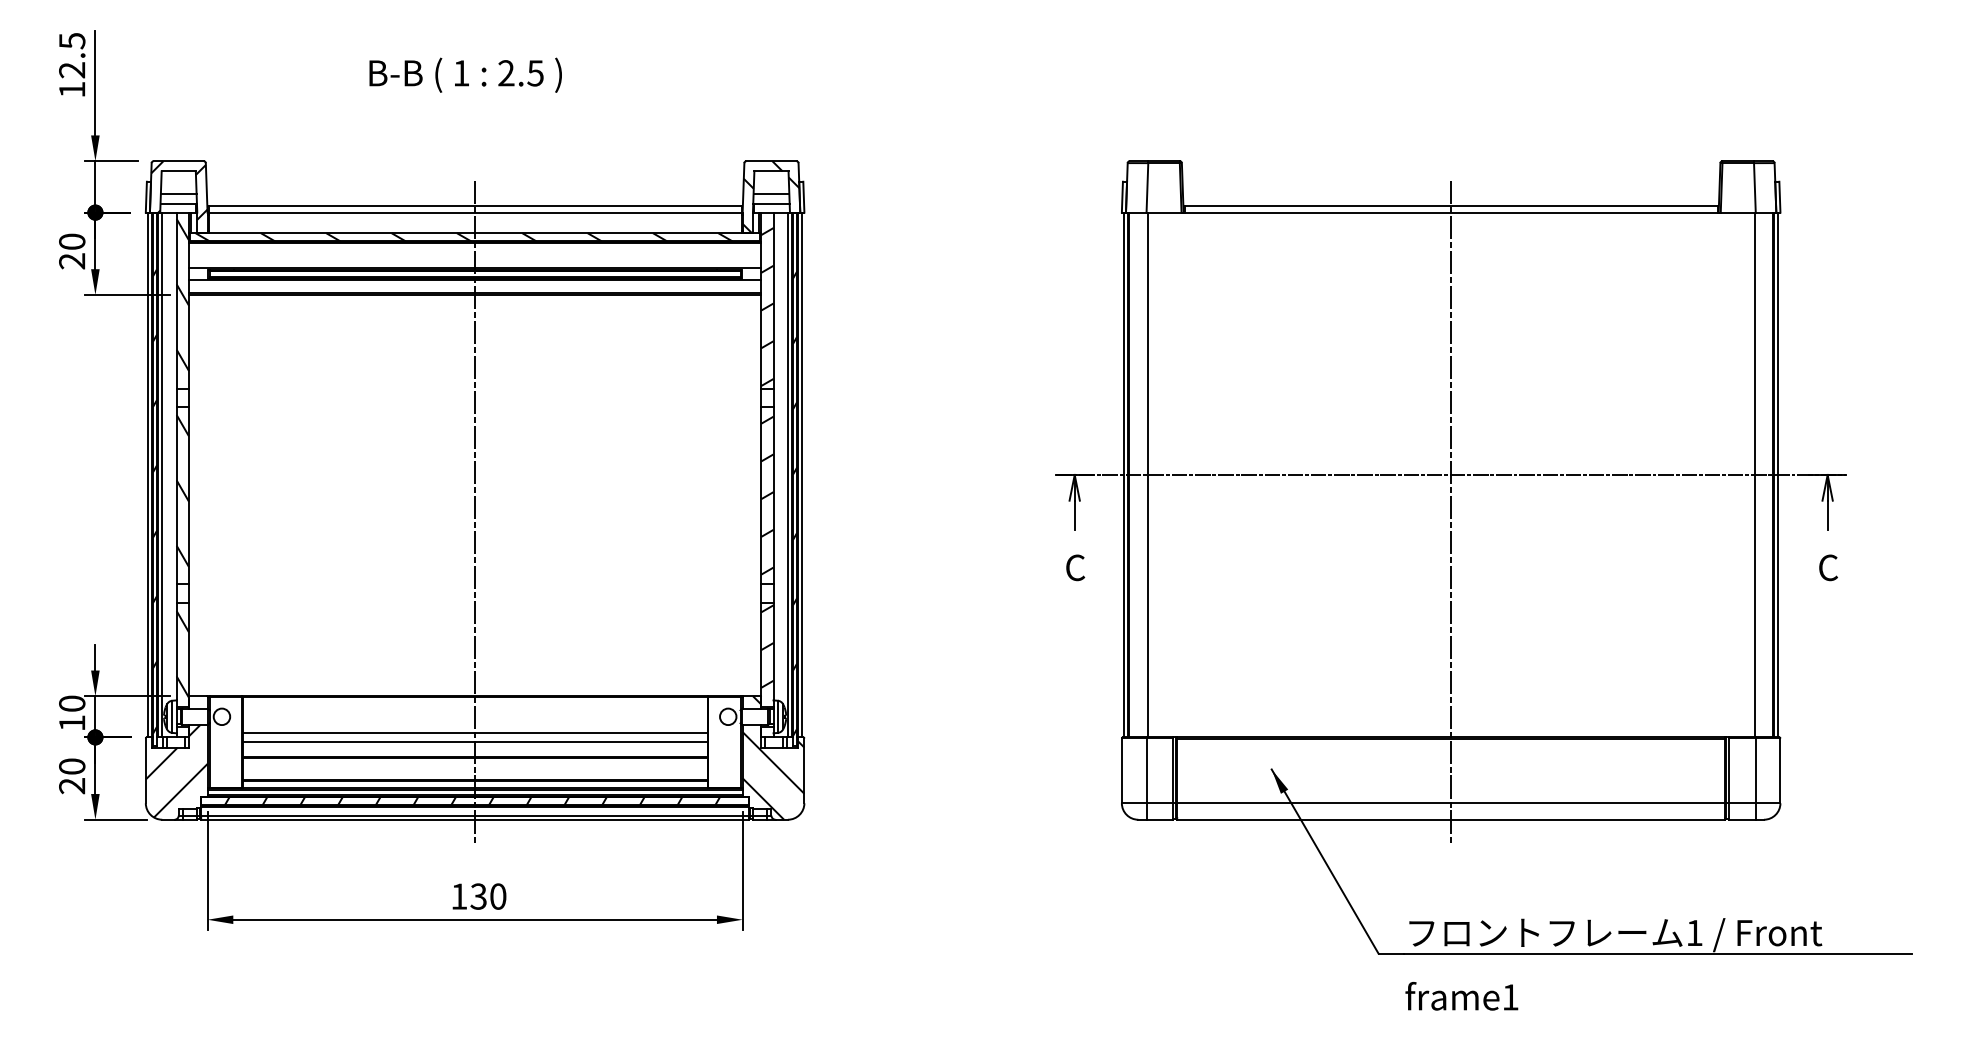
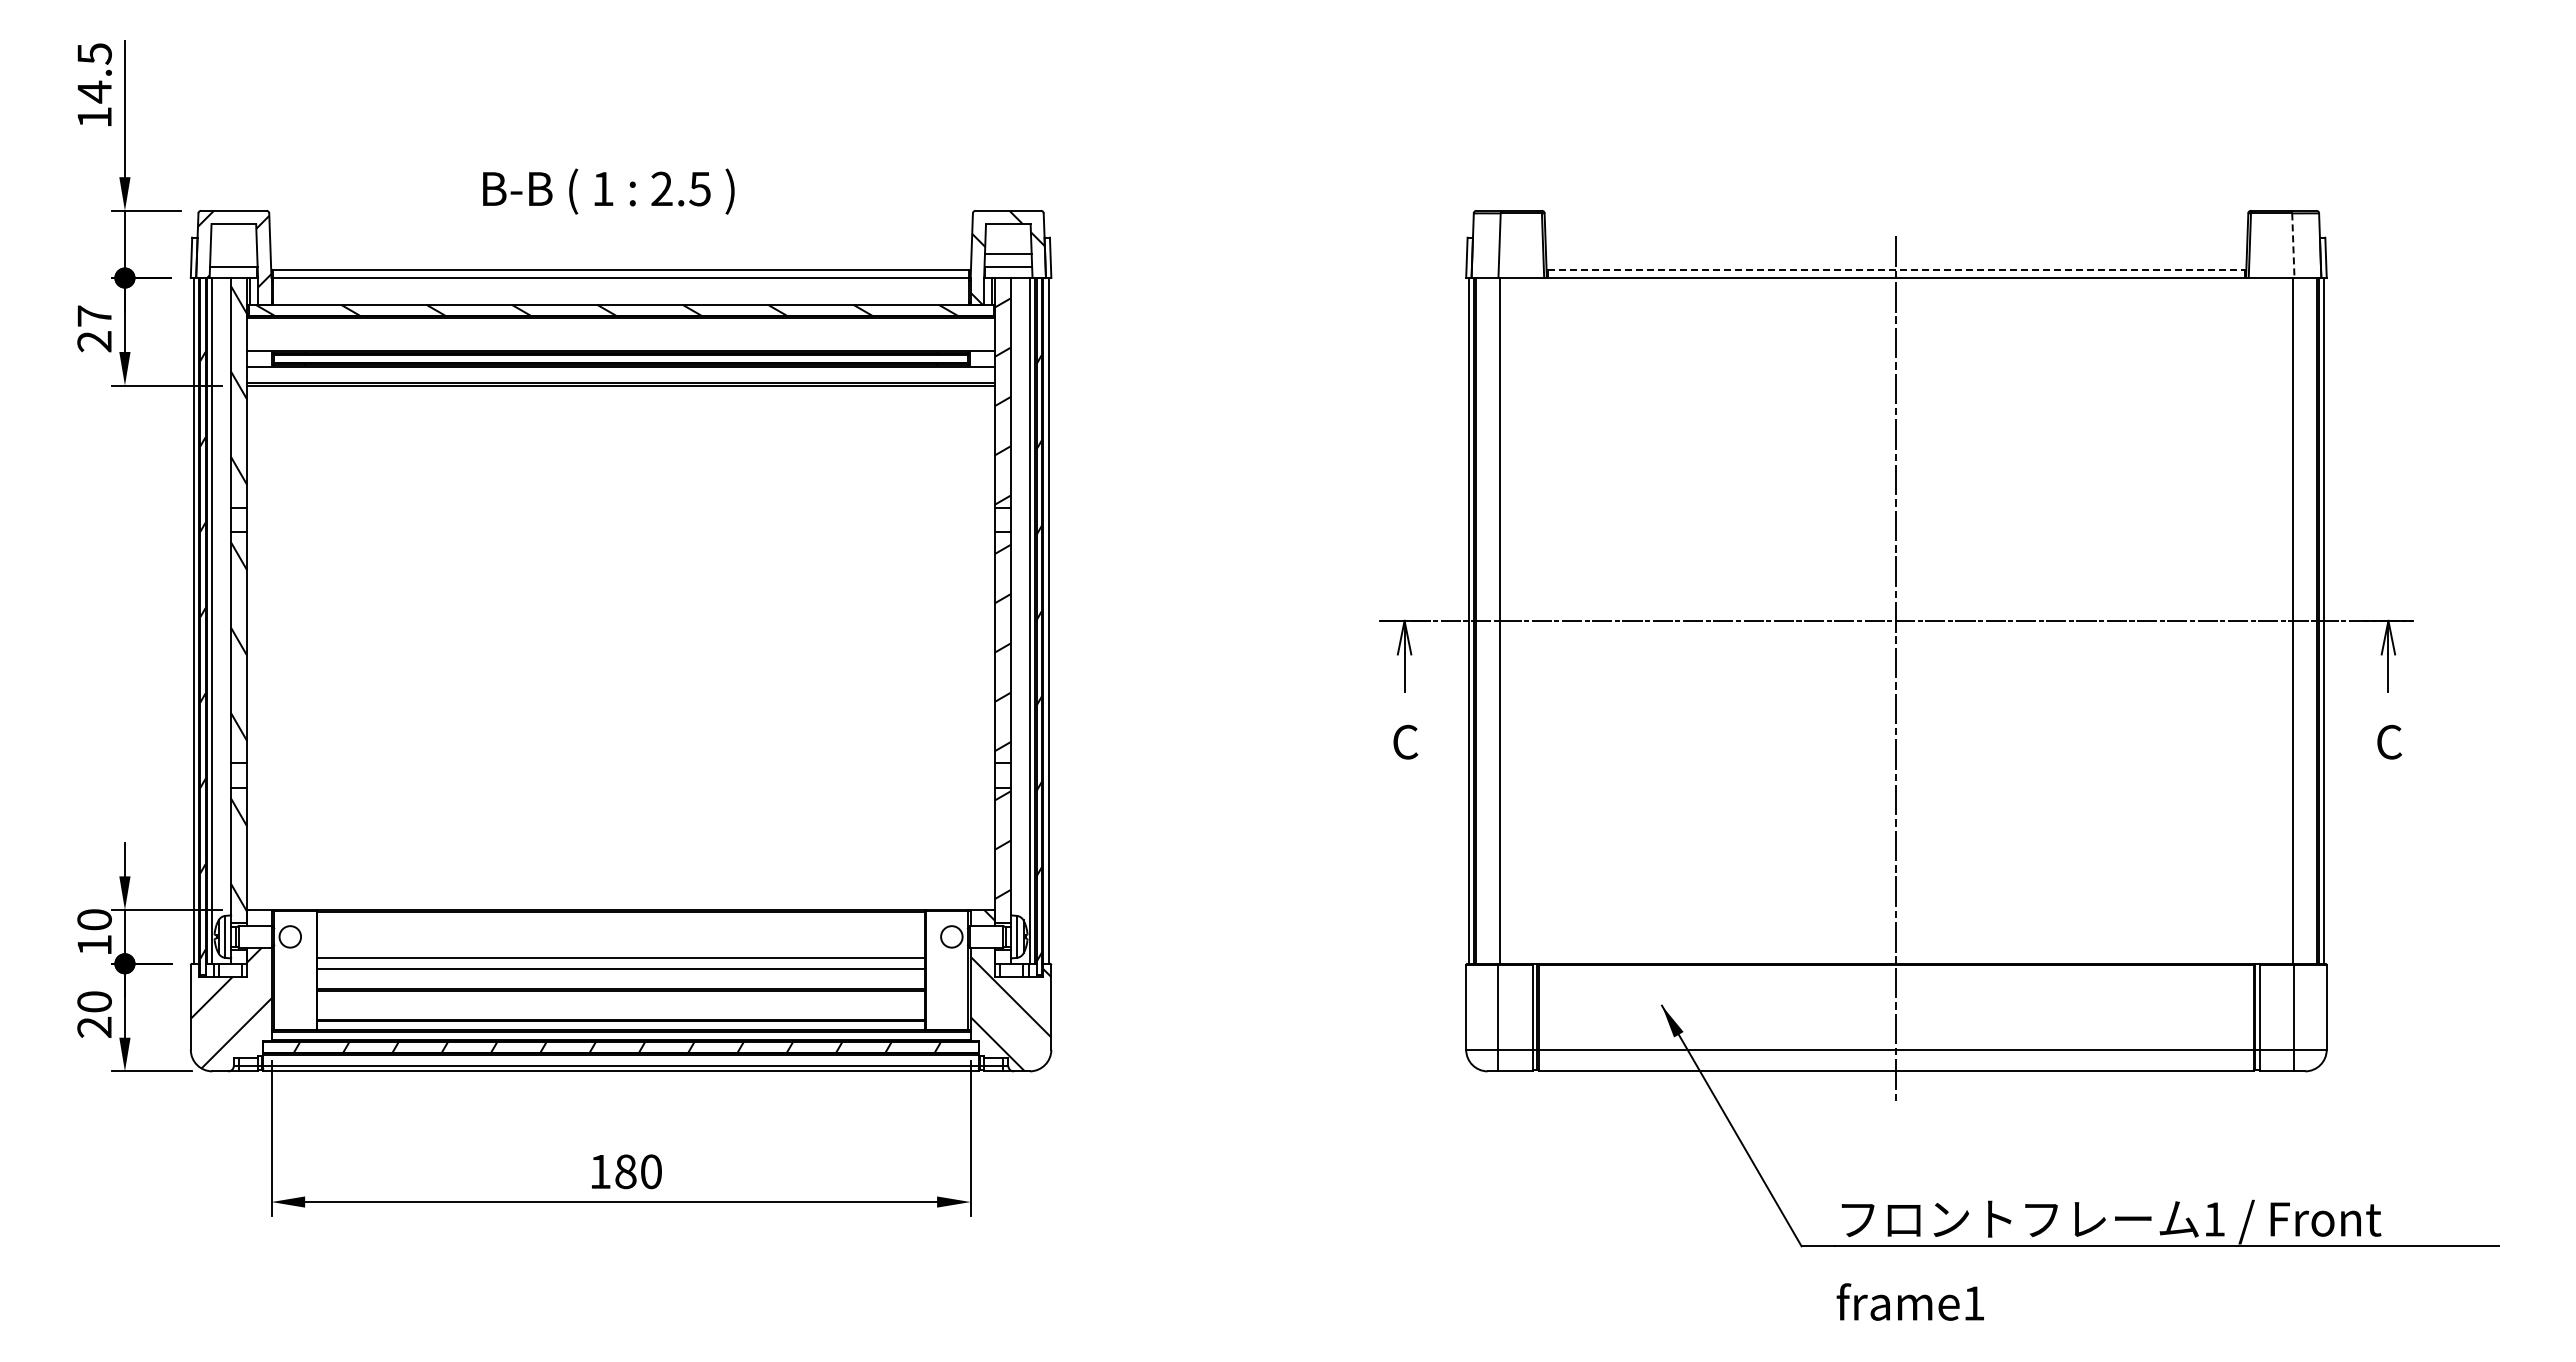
text: (72, 69) -> (94, 91), 12.5 -> 14.5
text: (465, 75) -> (608, 191), moved
line: (1755, 188) -> (2293, 246), solid -> dashed
line: (178, 193) -> (233, 253), removed
line: (1451, 206) -> (1896, 269), solid -> dashed
text: (72, 241) -> (94, 315), 20 -> 27
line: (475, 512) -> (621, 670), removed
text: (478, 896) -> (625, 1171), 130 -> 180

